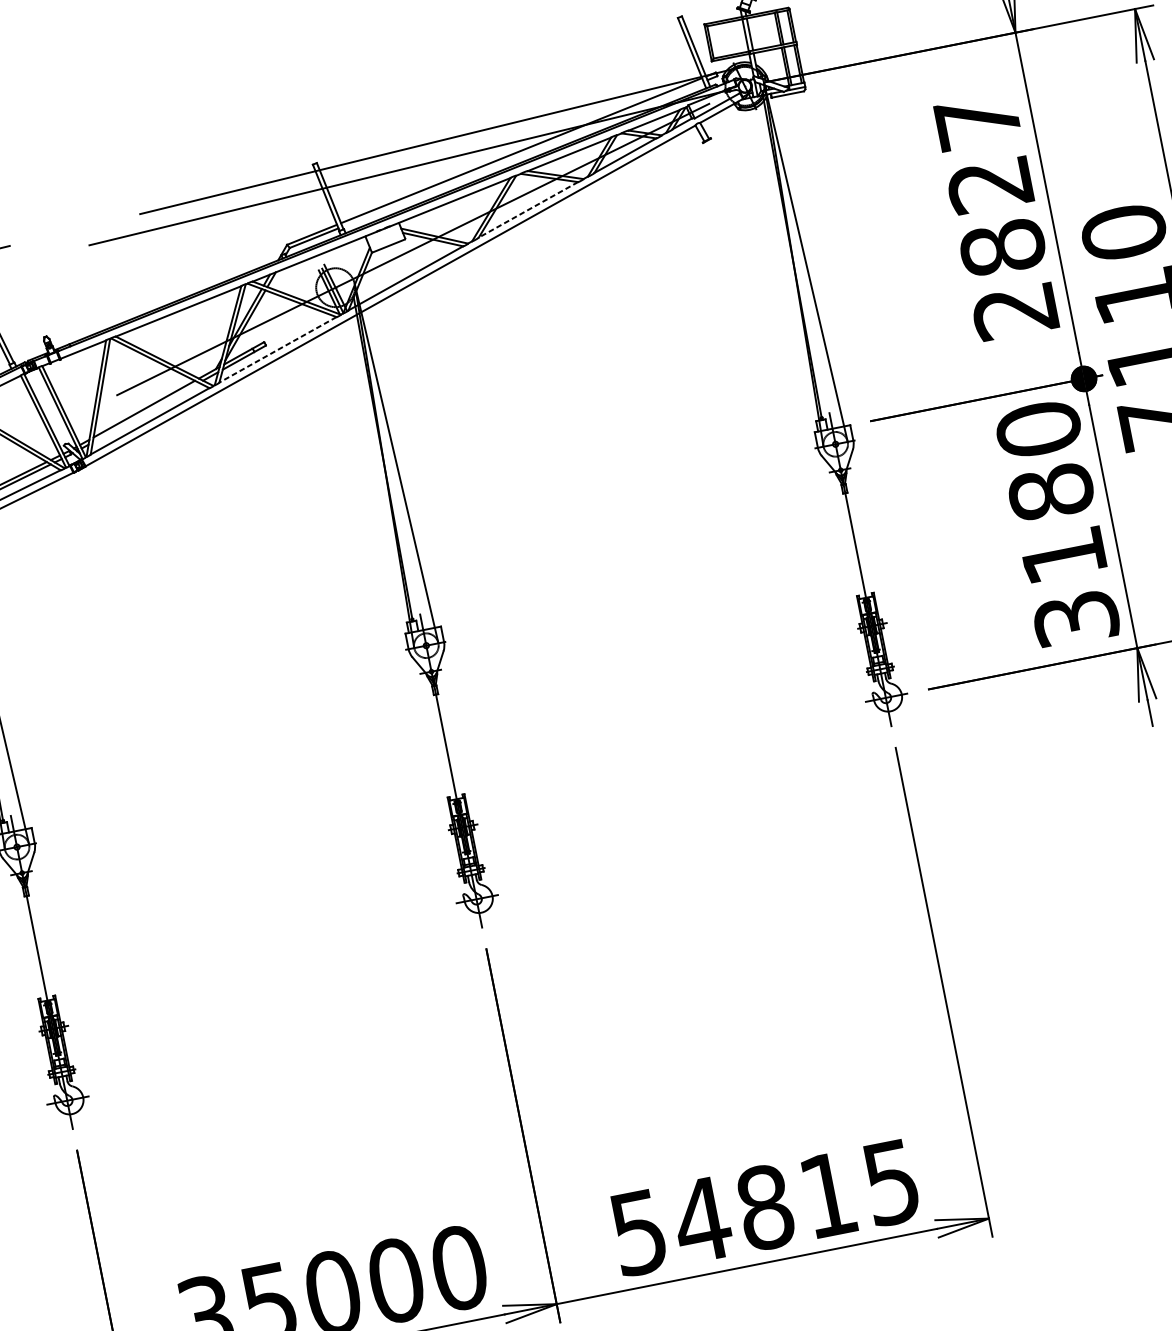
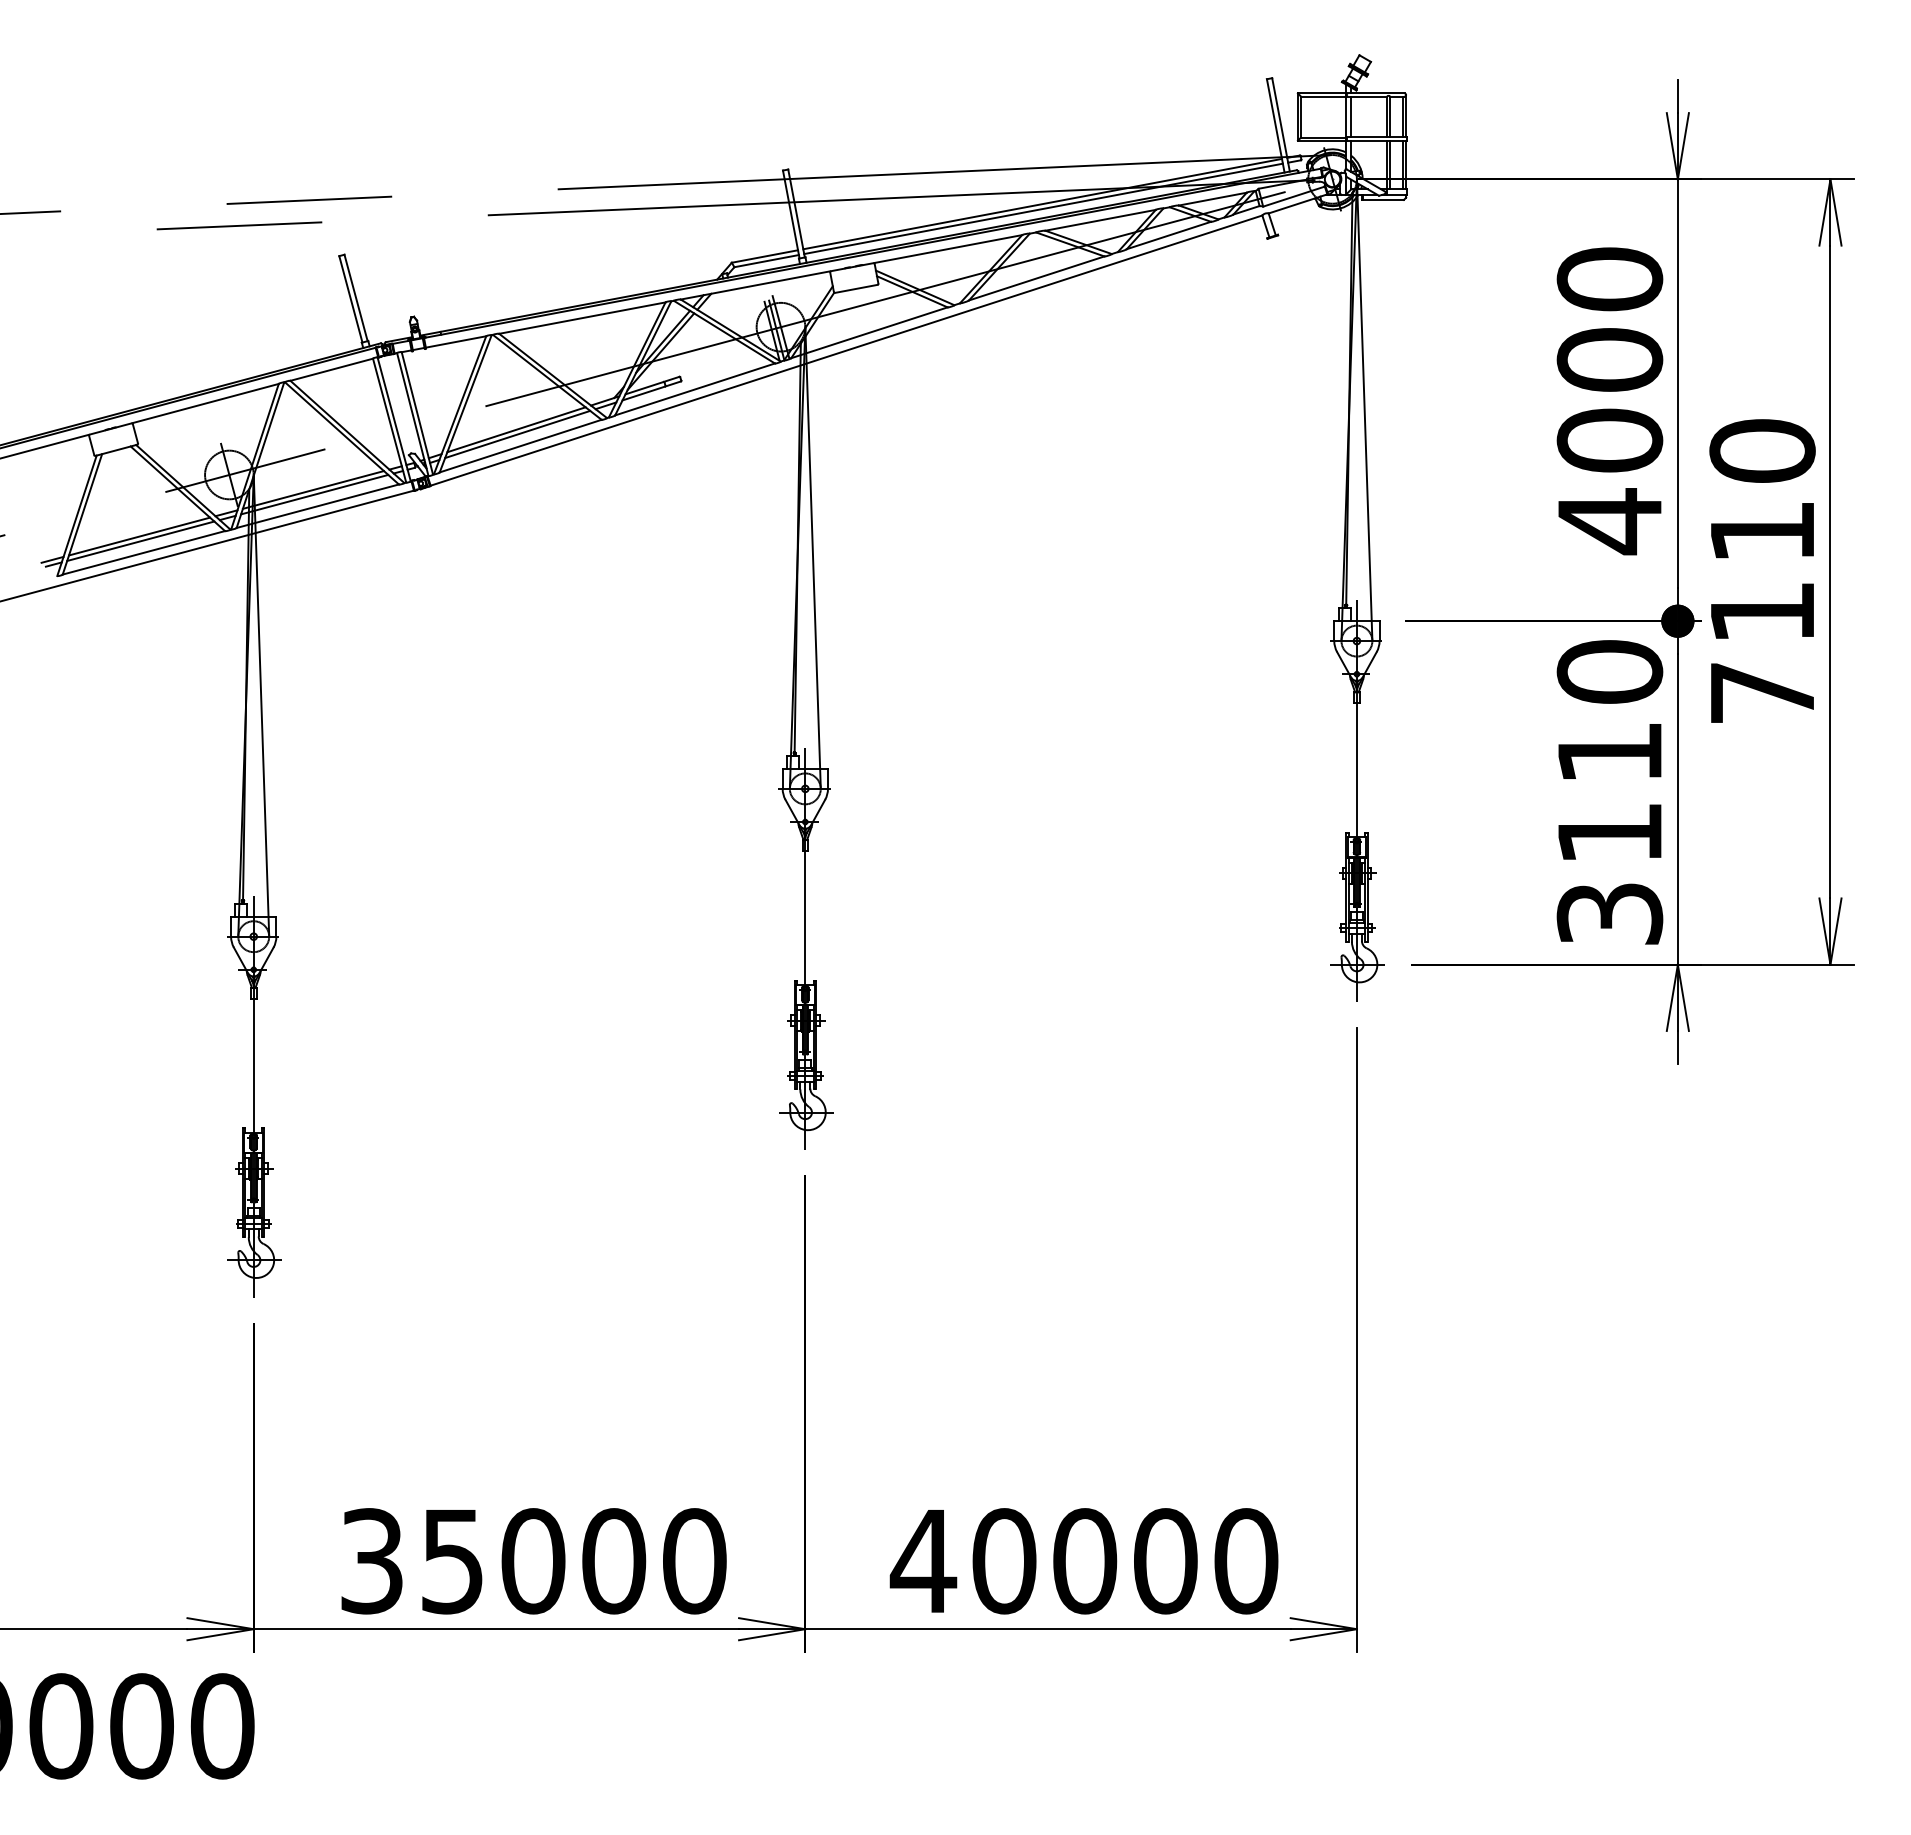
line: (522, 153) -> (1043, 208), added
line: (528, 209) -> (1036, 278), dashed -> solid
text: (996, 217) -> (1609, 401), 2827 -> 4000
line: (277, 349) -> (694, 389), dashed -> solid
line: (145, 412) -> (517, 434), added
text: (1050, 492) -> (1609, 752), 3180 -> 3110
text: (764, 1207) -> (1083, 1561), 54815 -> 40000

